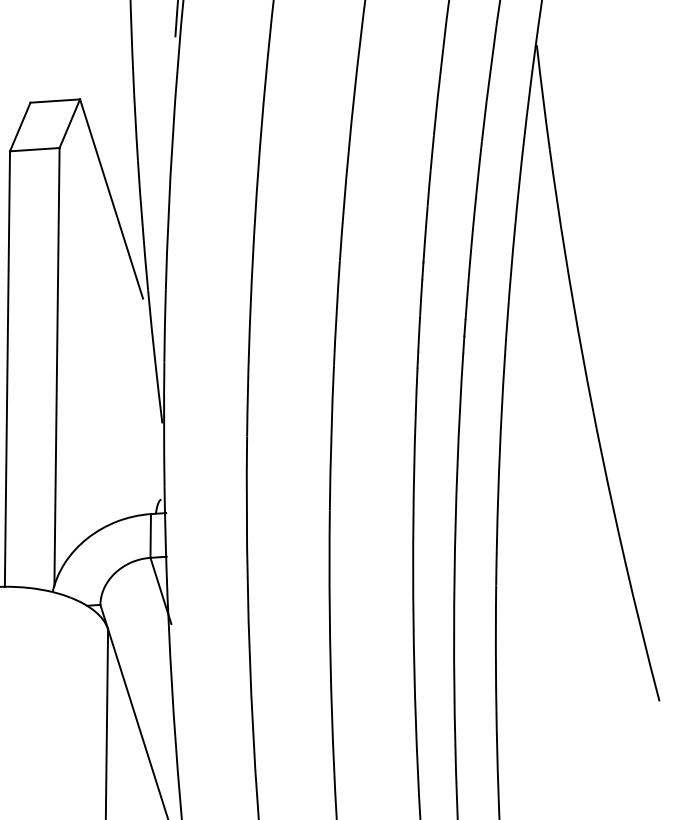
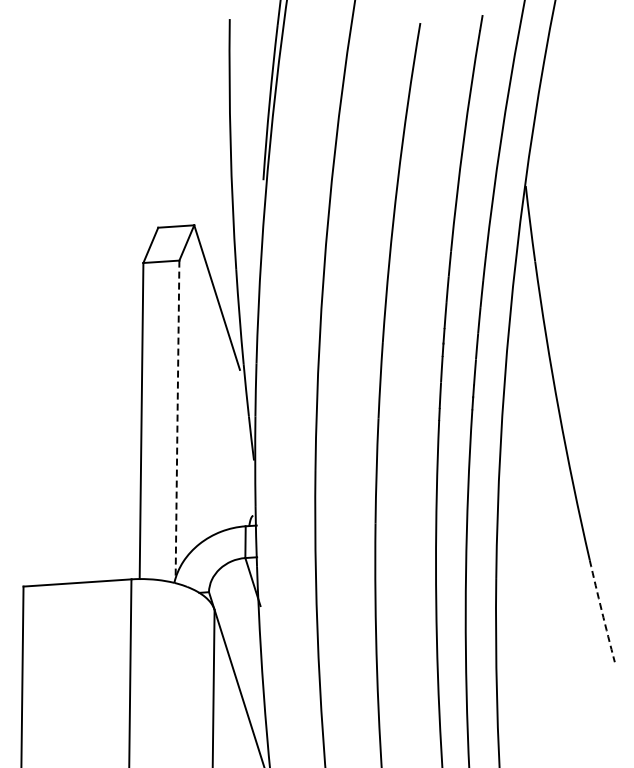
line: (56, 366) -> (177, 419), solid -> dashed
arc: (641, 631) -> (601, 611), solid -> dashed

